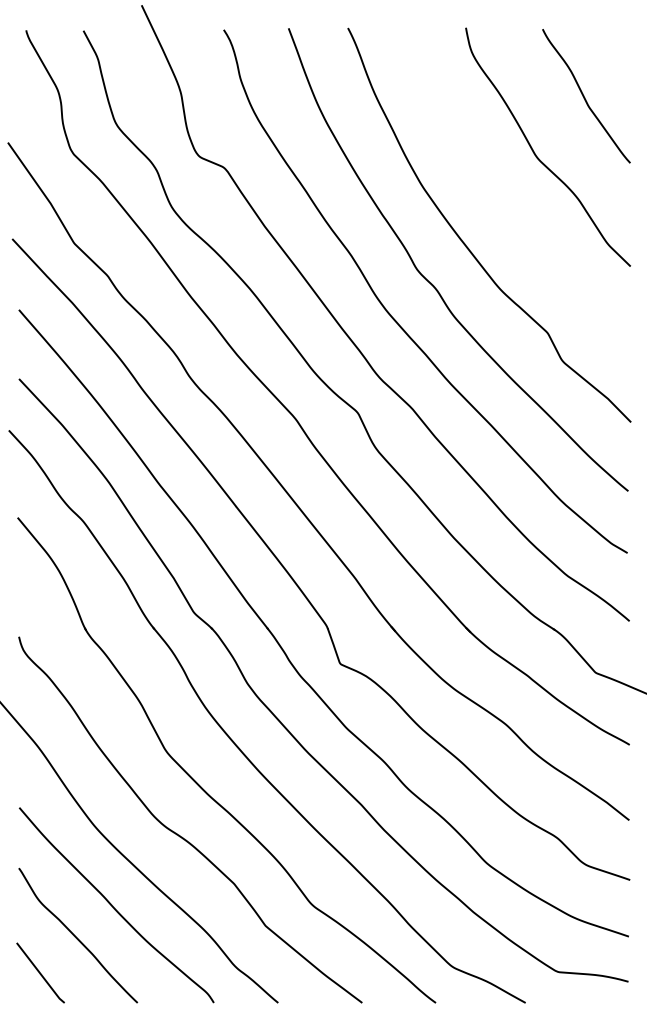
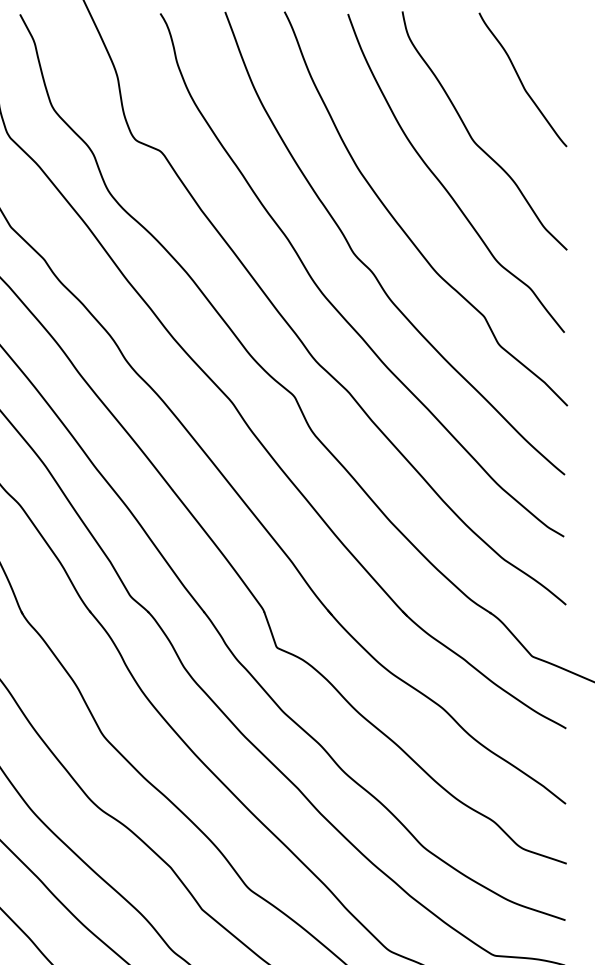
curve: (507, 201) -> (444, 185), added

